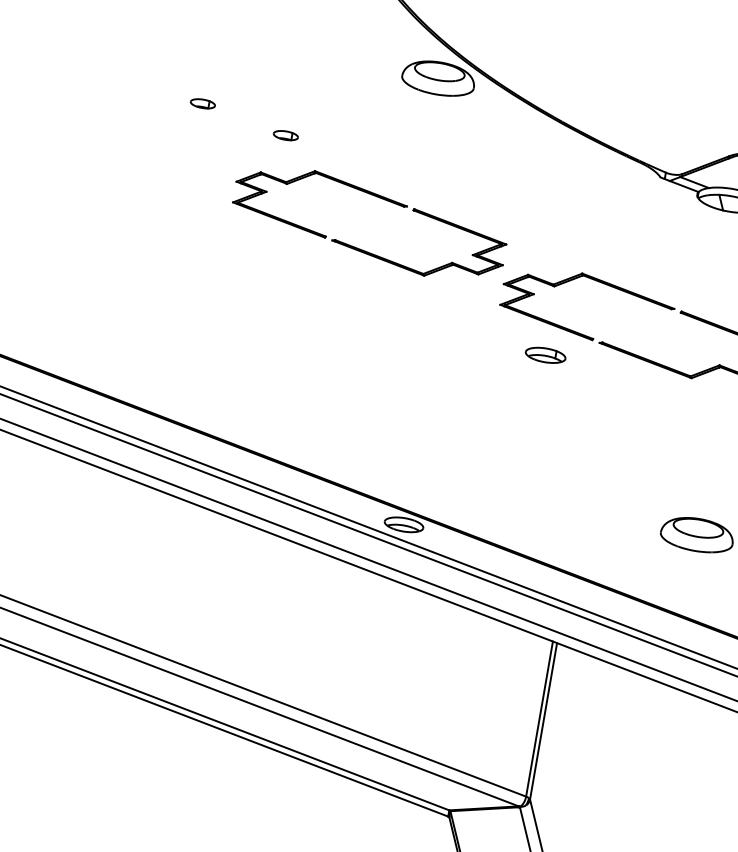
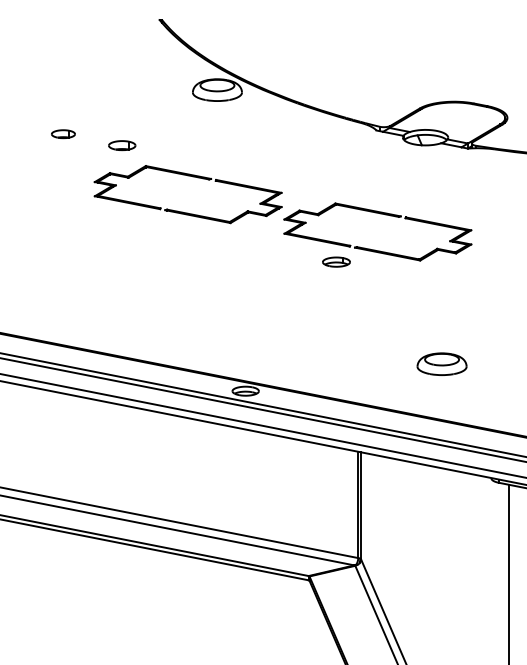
part: (203, 102) -> (63, 133), size x1.4
part: (286, 135) -> (122, 145), size x1.6
part: (545, 354) -> (336, 261), moved

